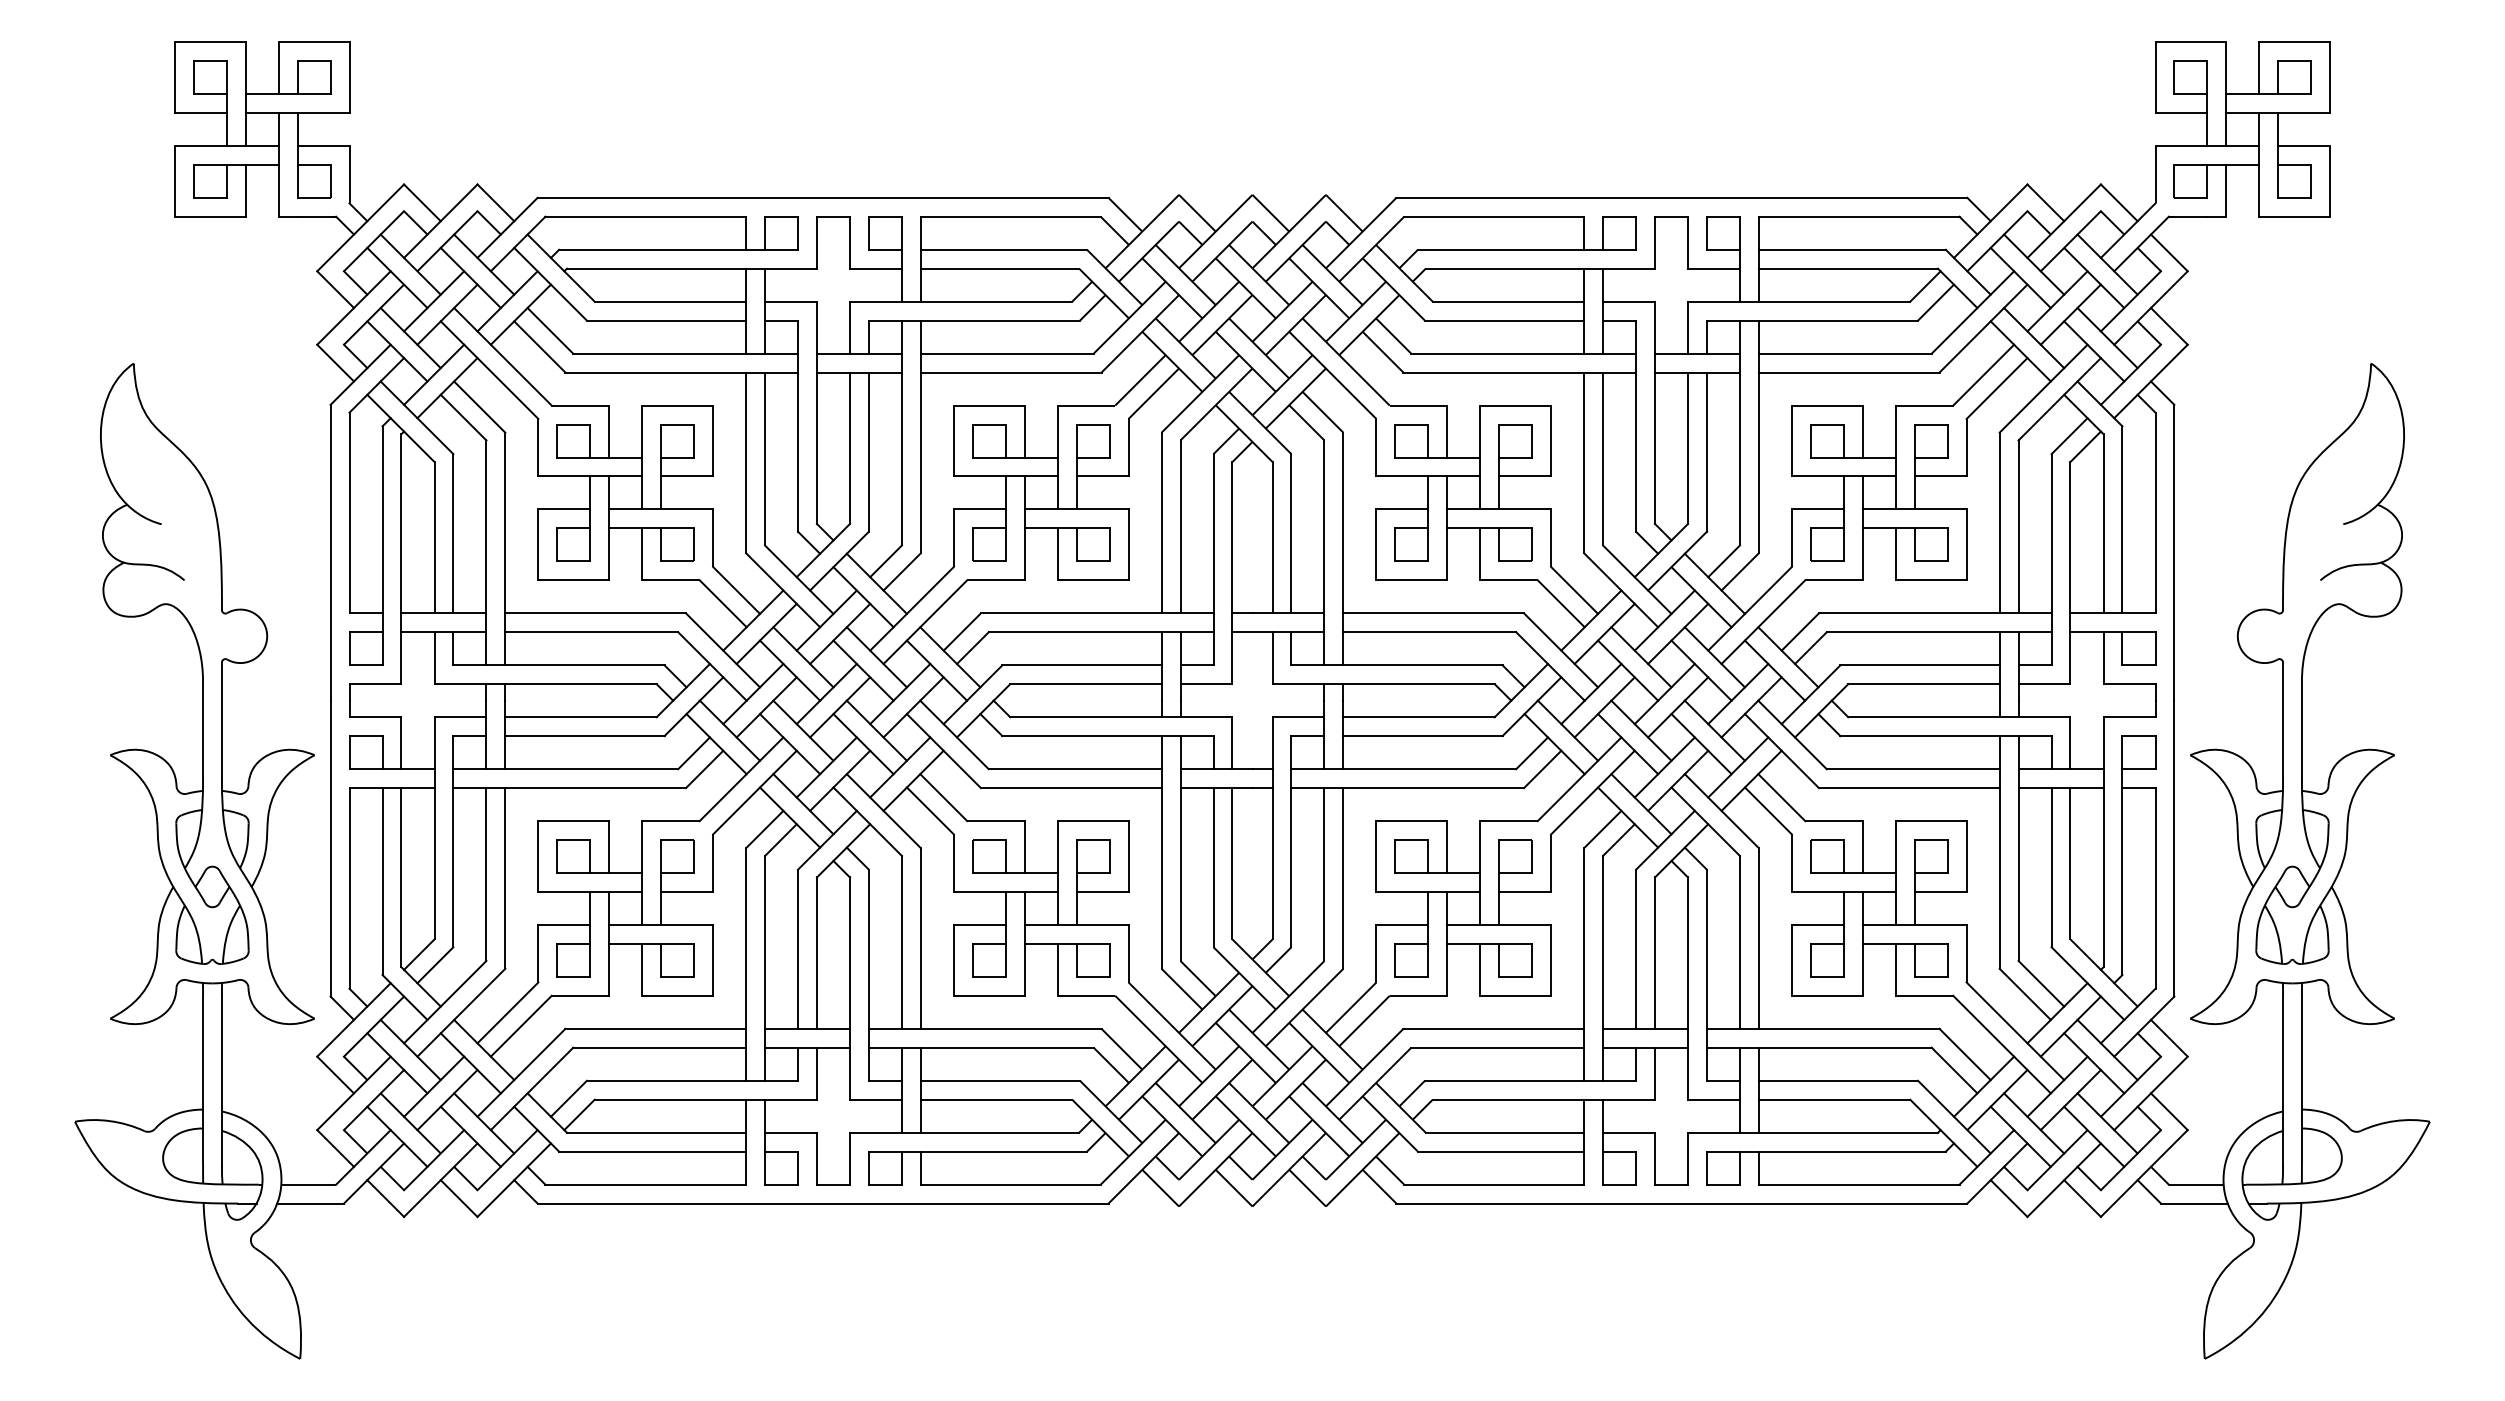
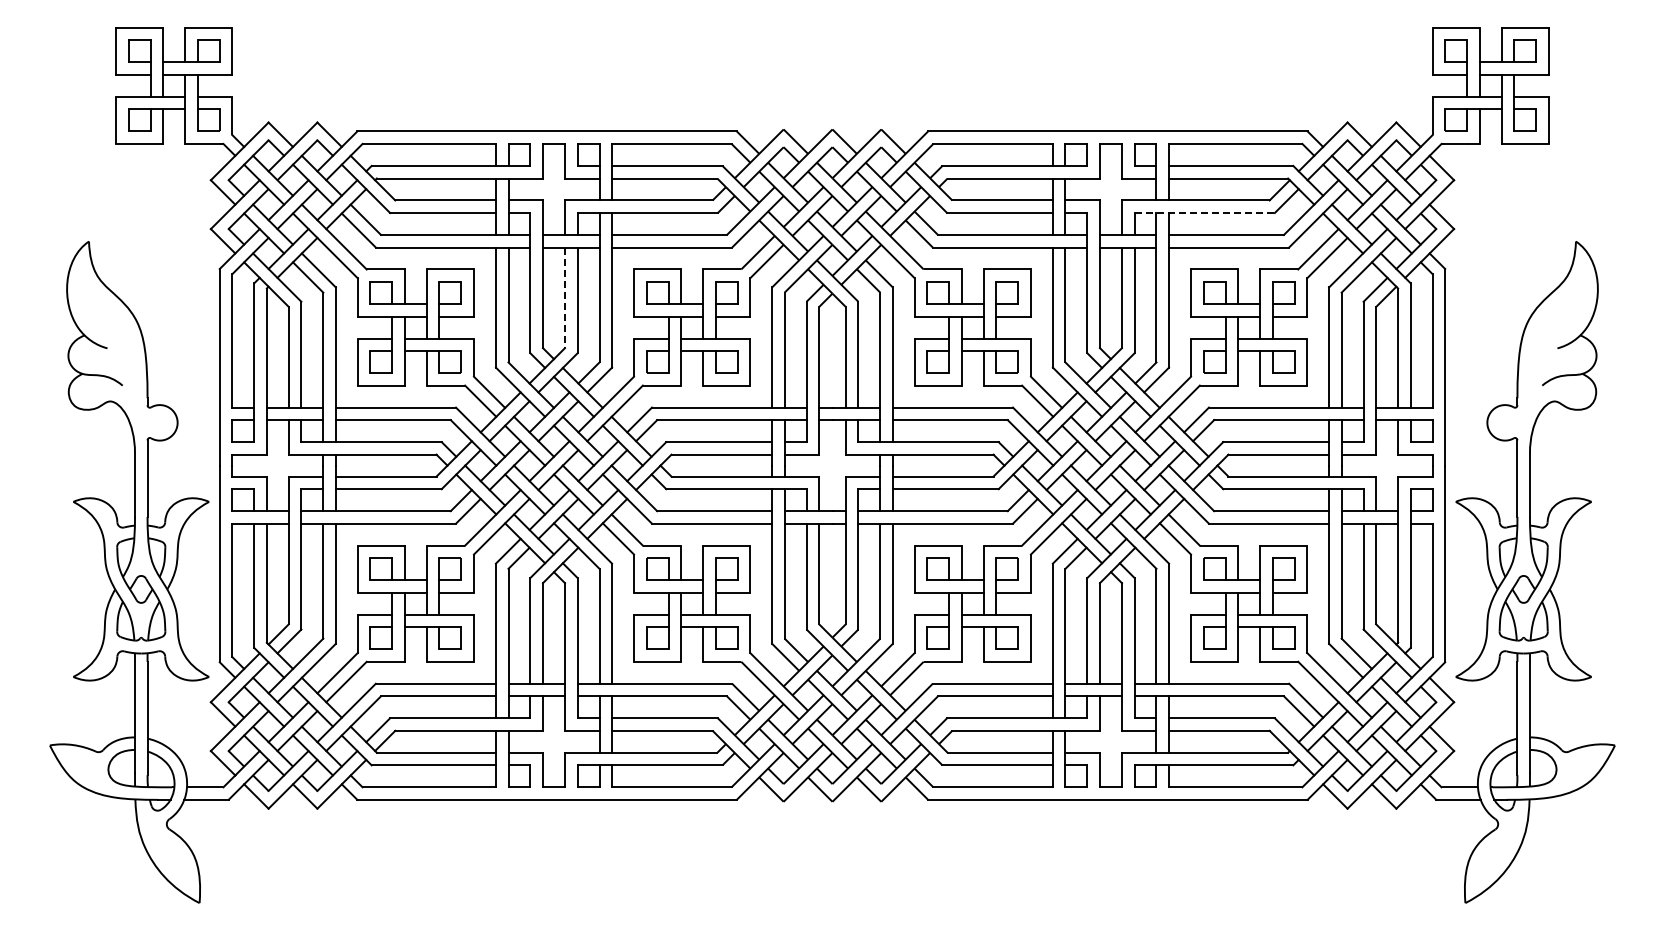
line: (1813, 321) -> (1205, 213), solid -> dashed
line: (849, 449) -> (564, 298), solid -> dashed

